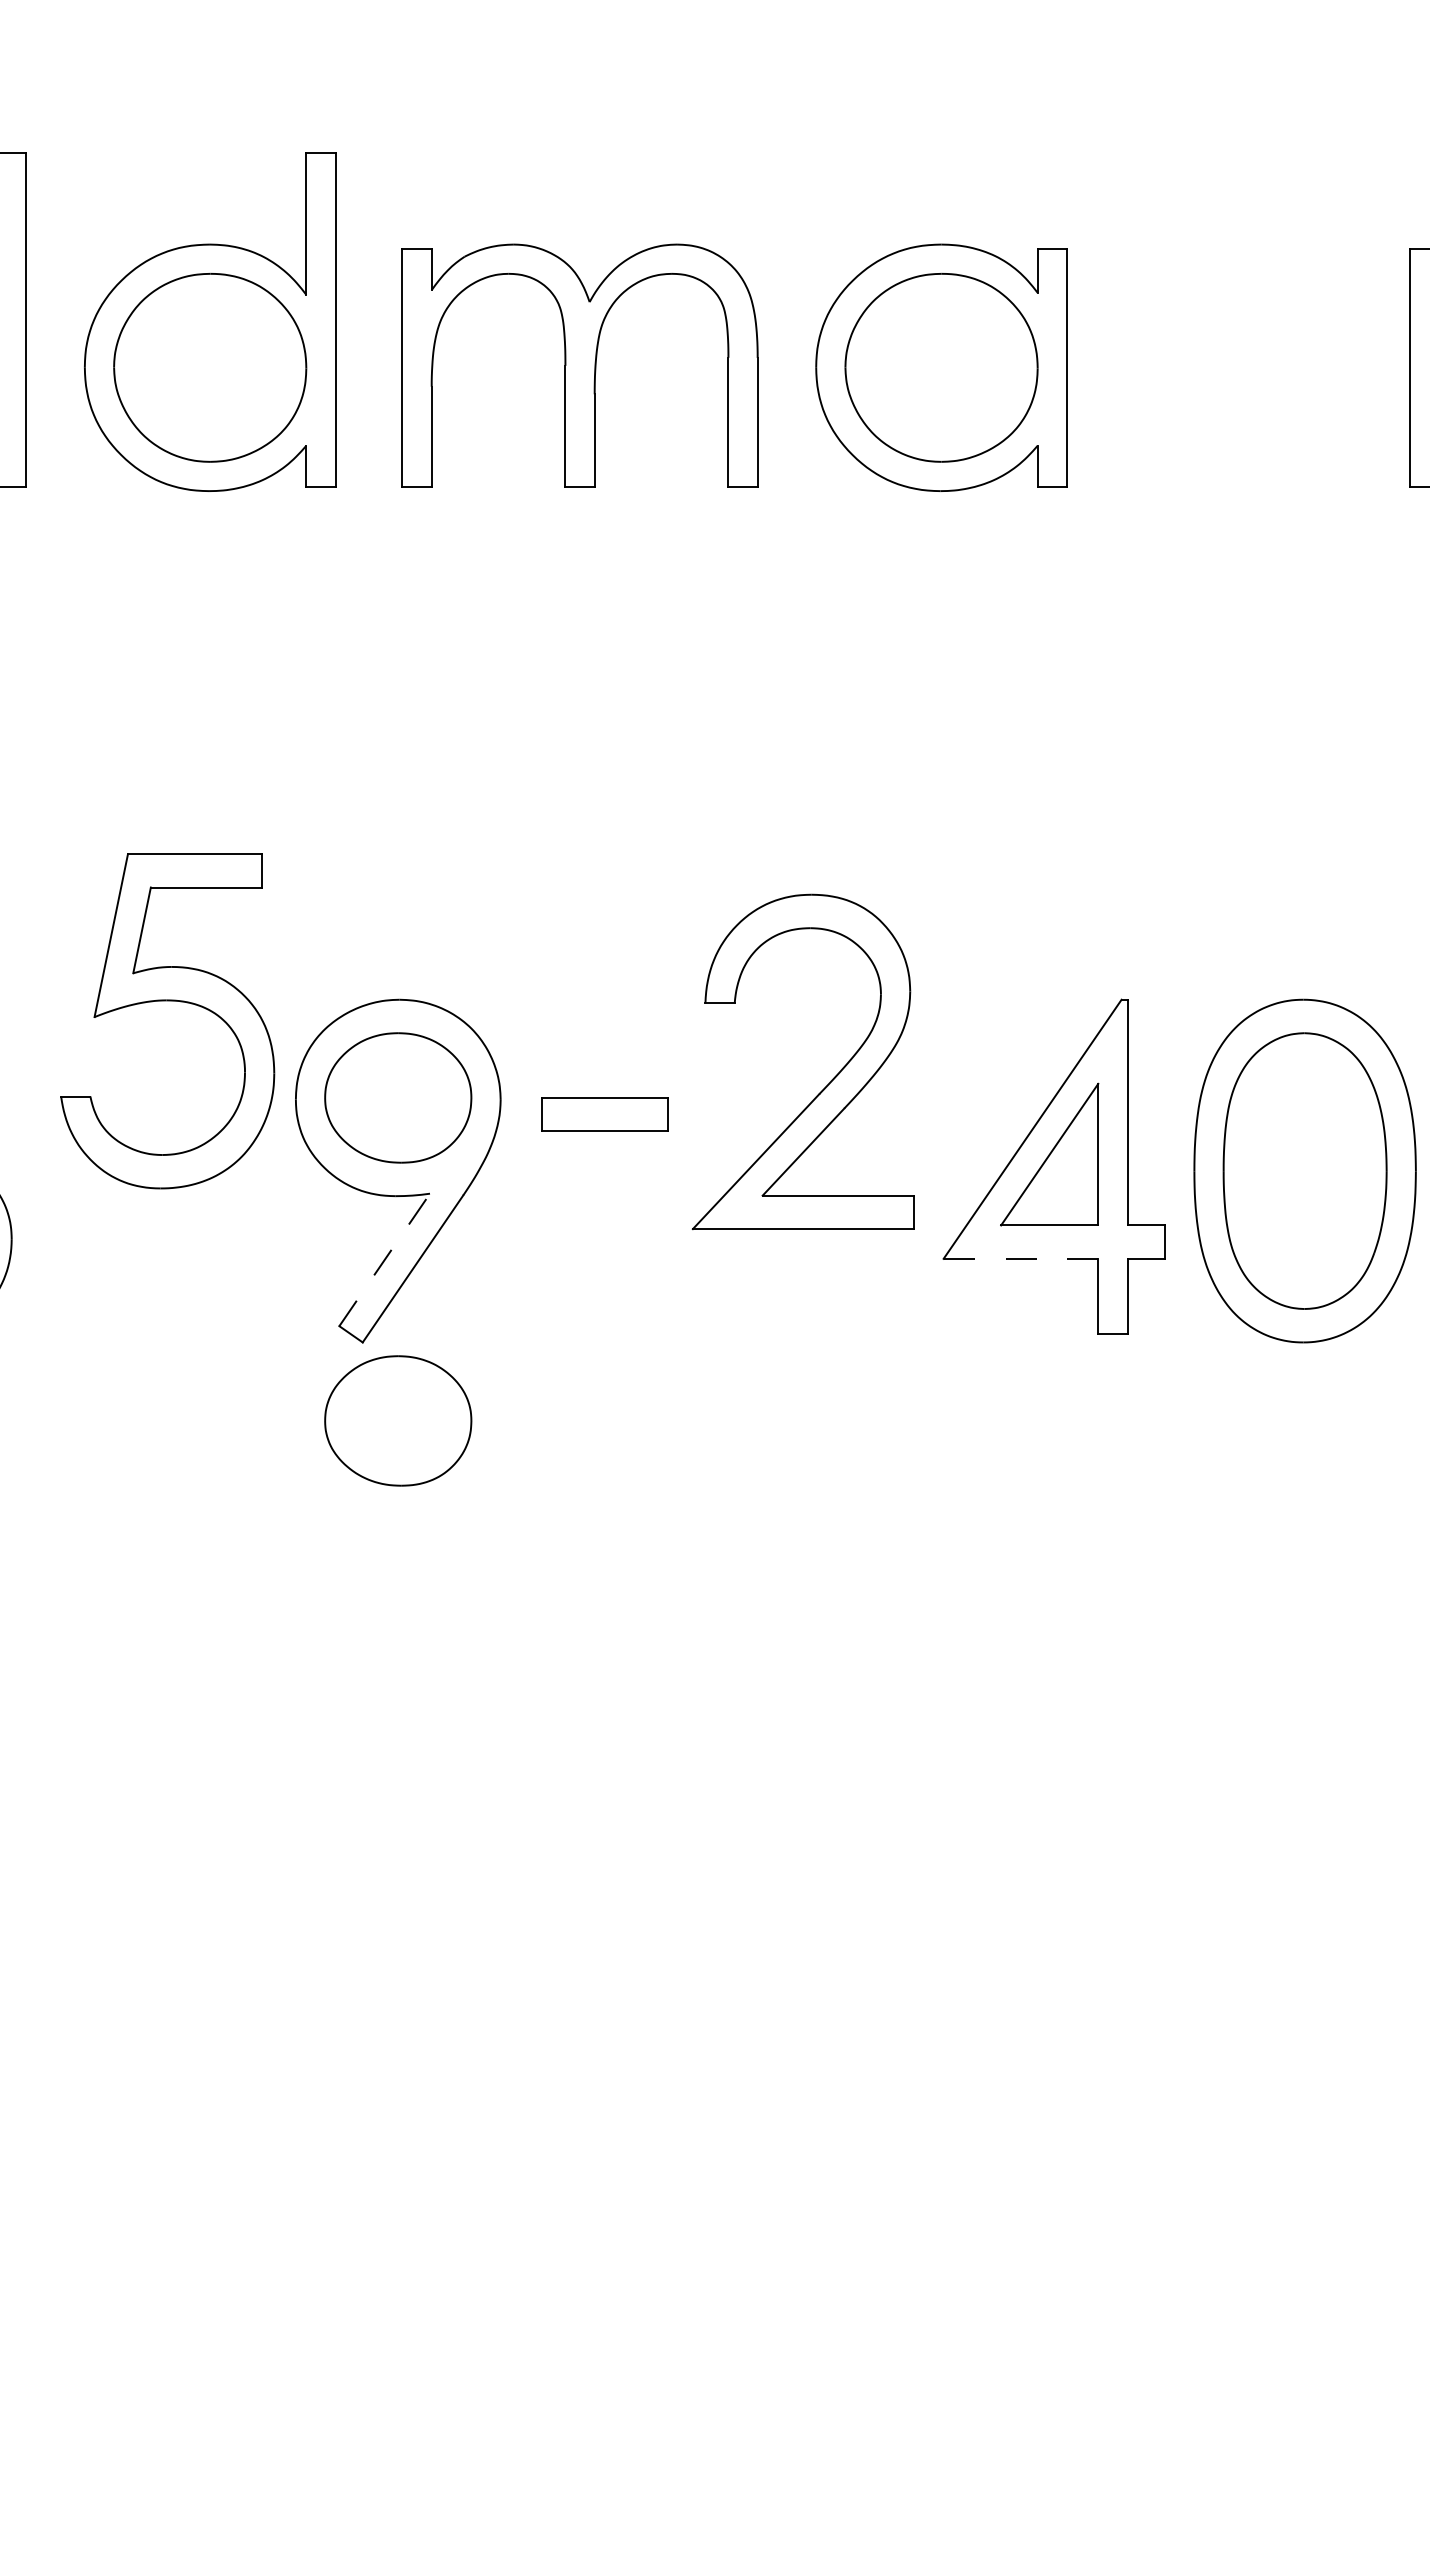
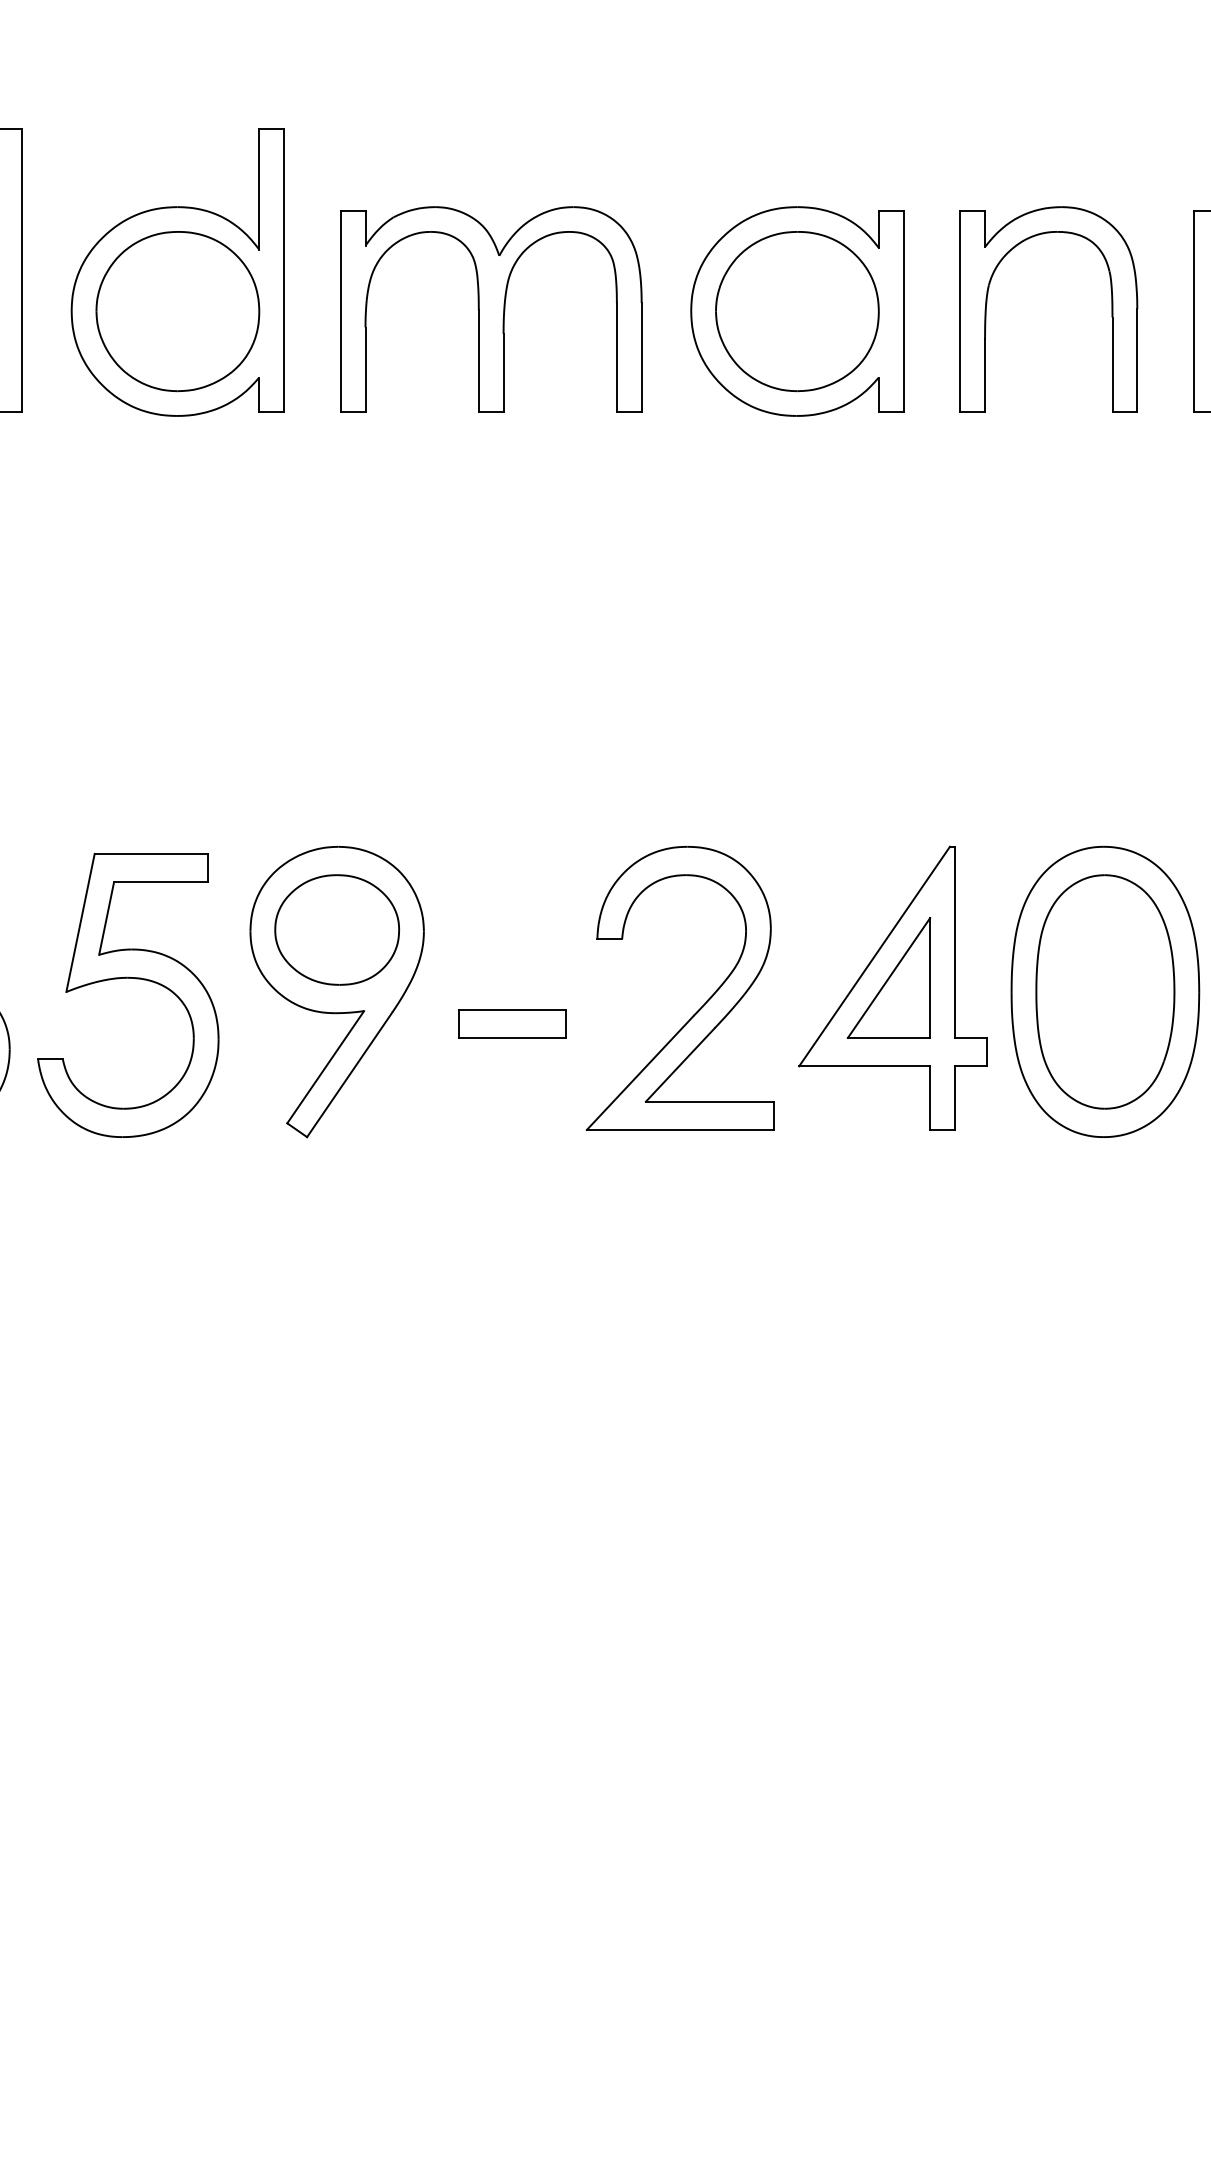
part: (1165, 361) -> (987, 306), added
part: (167, 1001) -> (128, 978), moved
part: (830, 1080) -> (703, 1004), moved
part: (604, 1114) -> (511, 1023), moved
line: (1020, 1258) -> (864, 1066), dashed -> solid
line: (384, 1259) -> (325, 1066), dashed -> solid
part: (398, 1420) -> (337, 1203), removed

